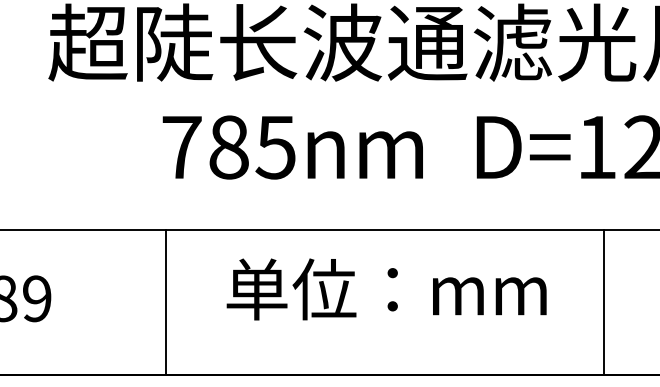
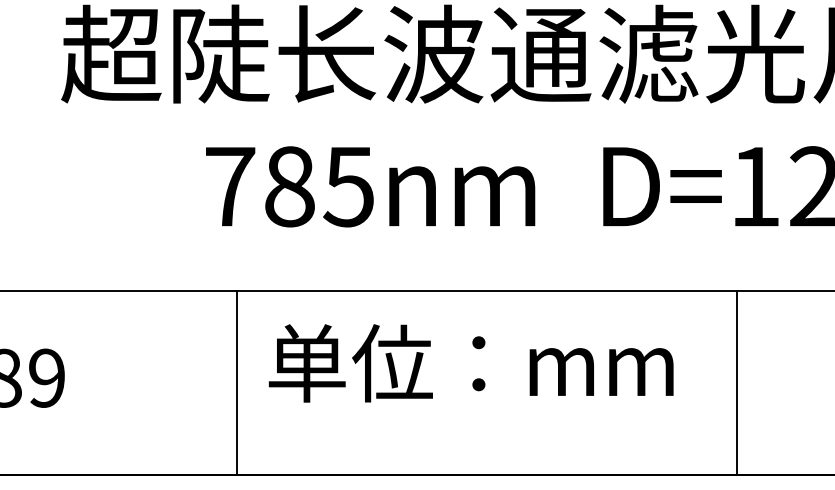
text: (386, 289) -> (470, 363), moved
line: (165, 302) -> (236, 383), moved
line: (604, 302) -> (736, 383), moved

